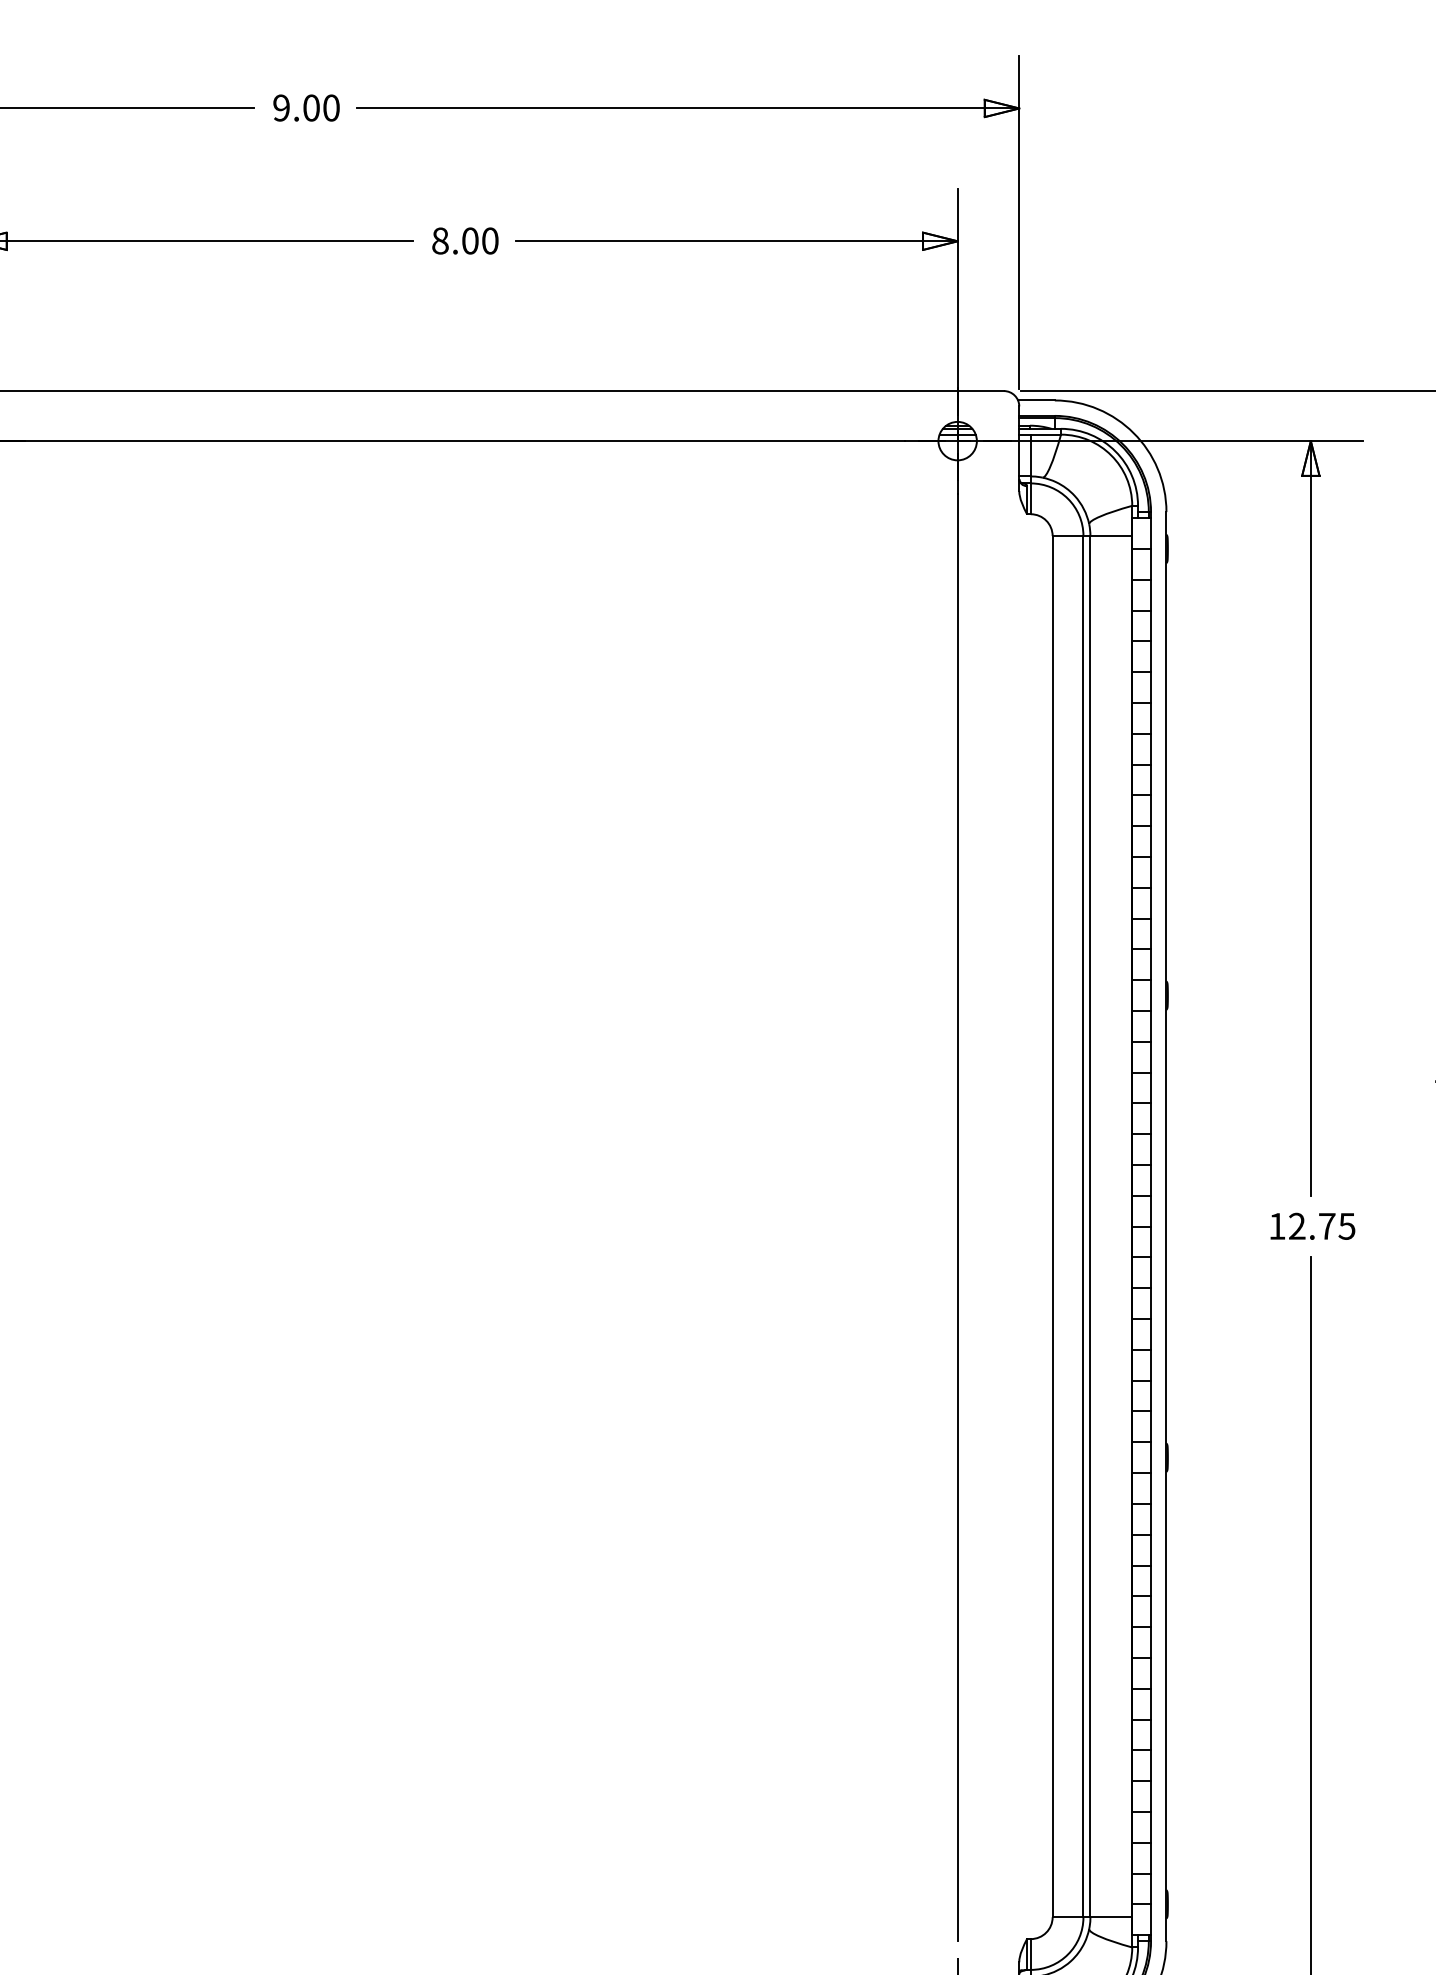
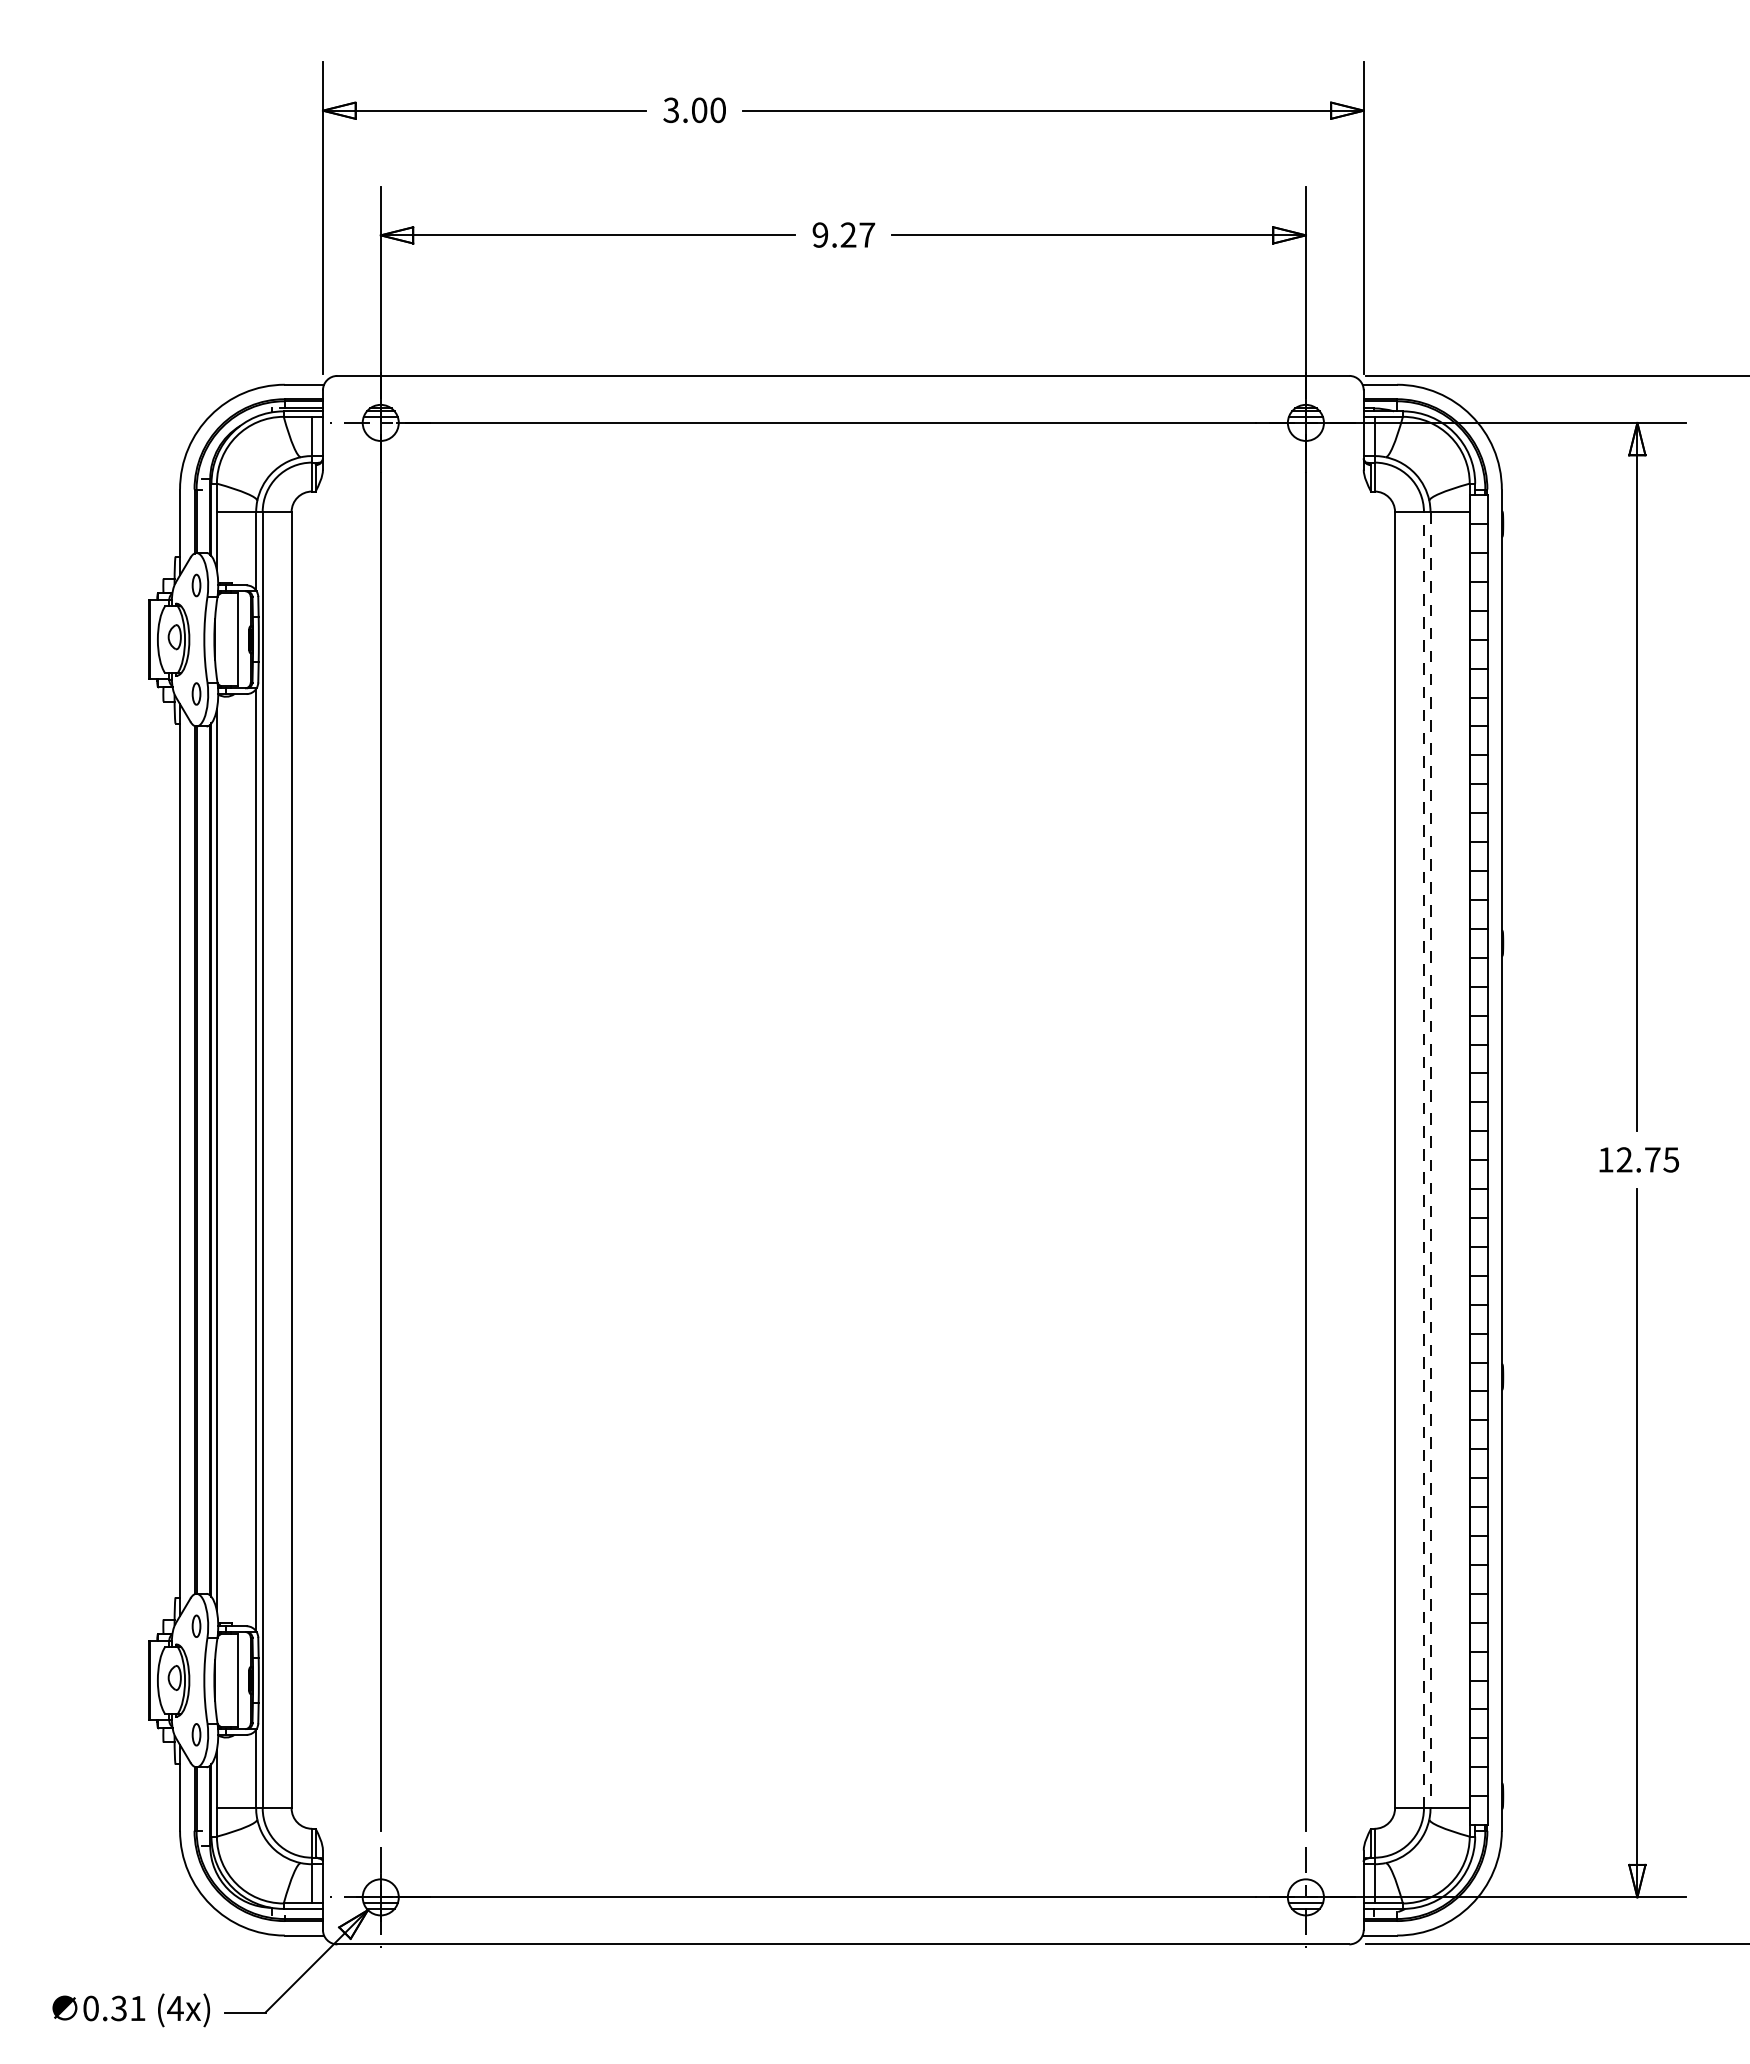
text: (280, 107) -> (670, 109), 9.00 -> 3.00
text: (464, 240) -> (843, 234), 8.00 -> 9.27
line: (1082, 1225) -> (1423, 1159), solid -> dashed
line: (1090, 1227) -> (1430, 1160), solid -> dashed

